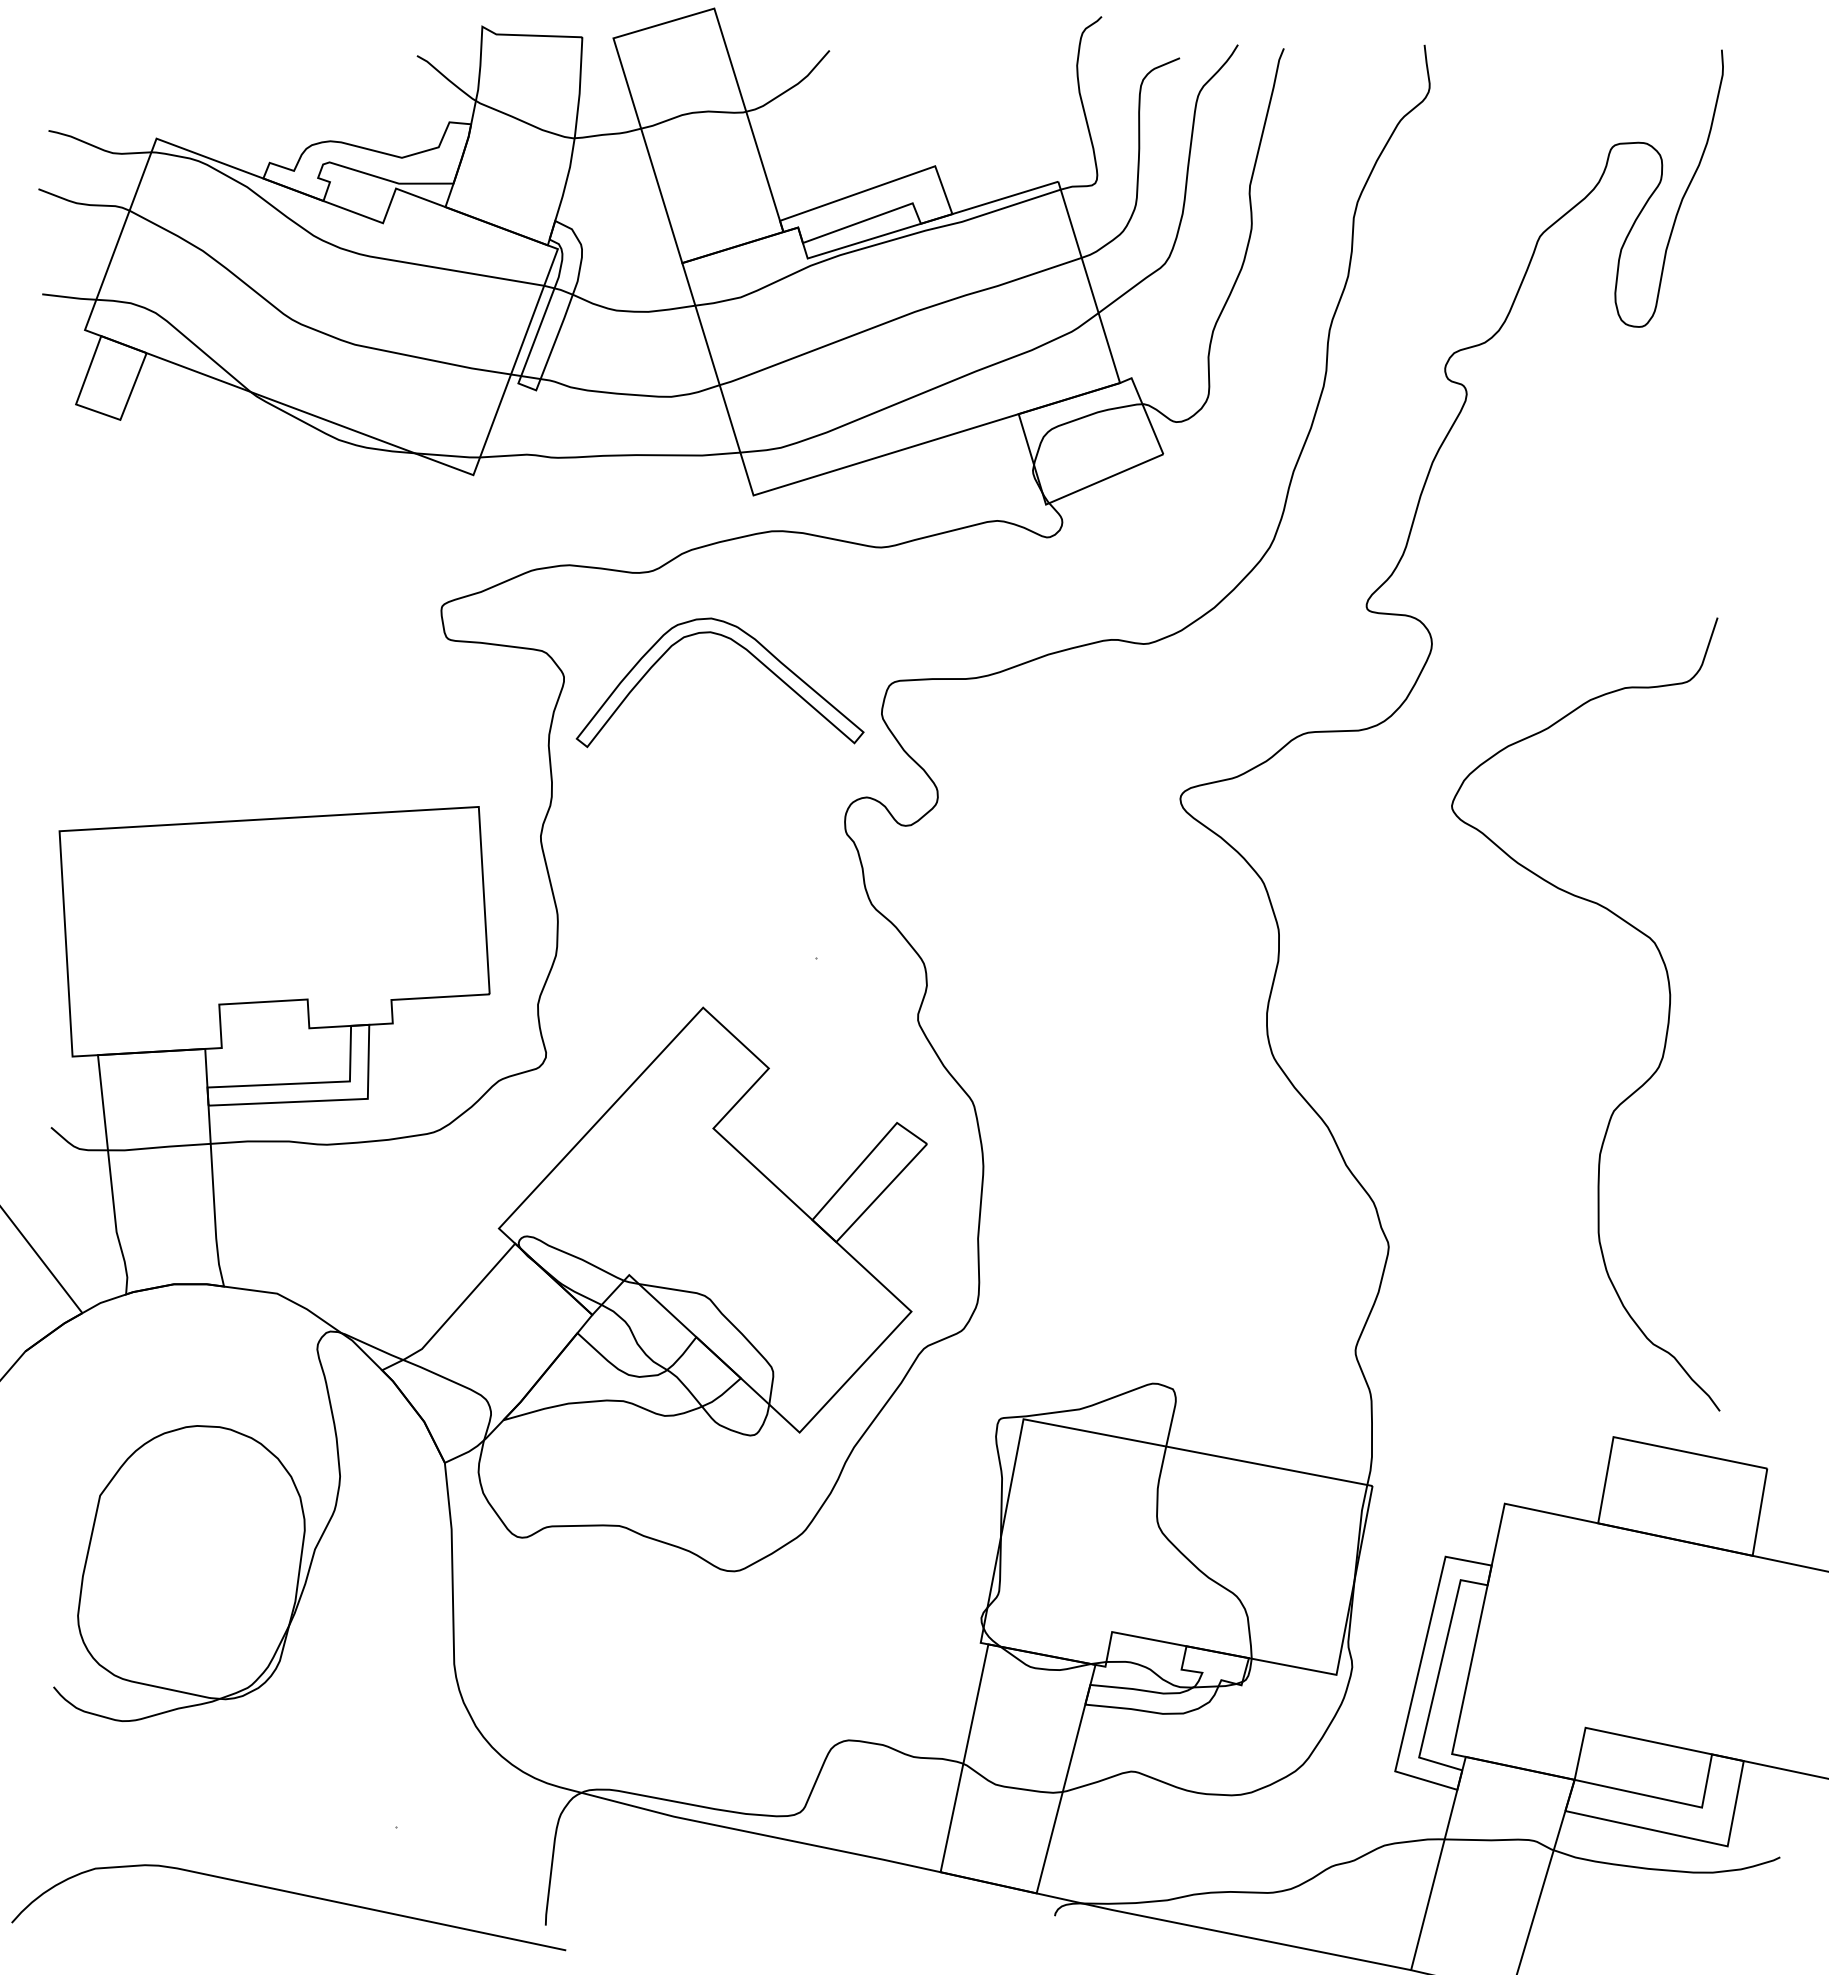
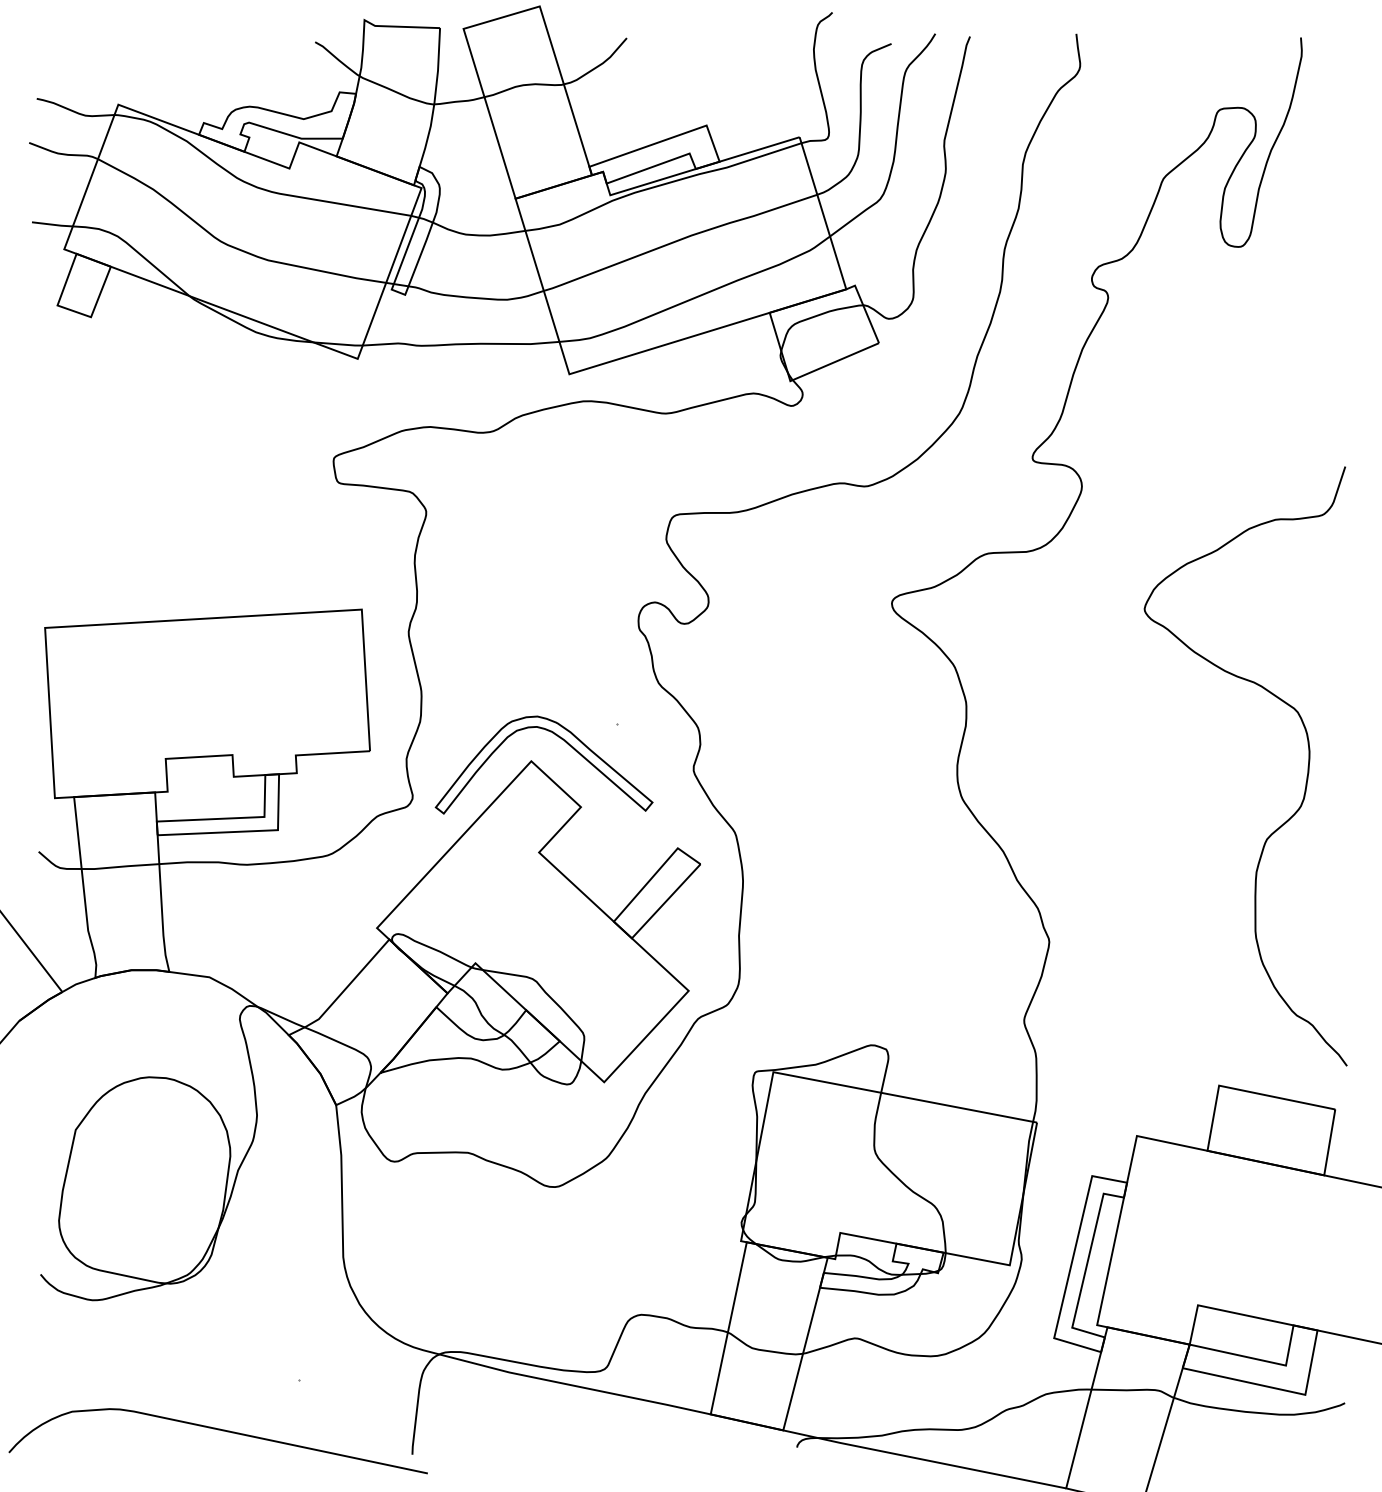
part: (745, 650) -> (563, 740), moved
curve: (1666, 1028) -> (1306, 776), moved

